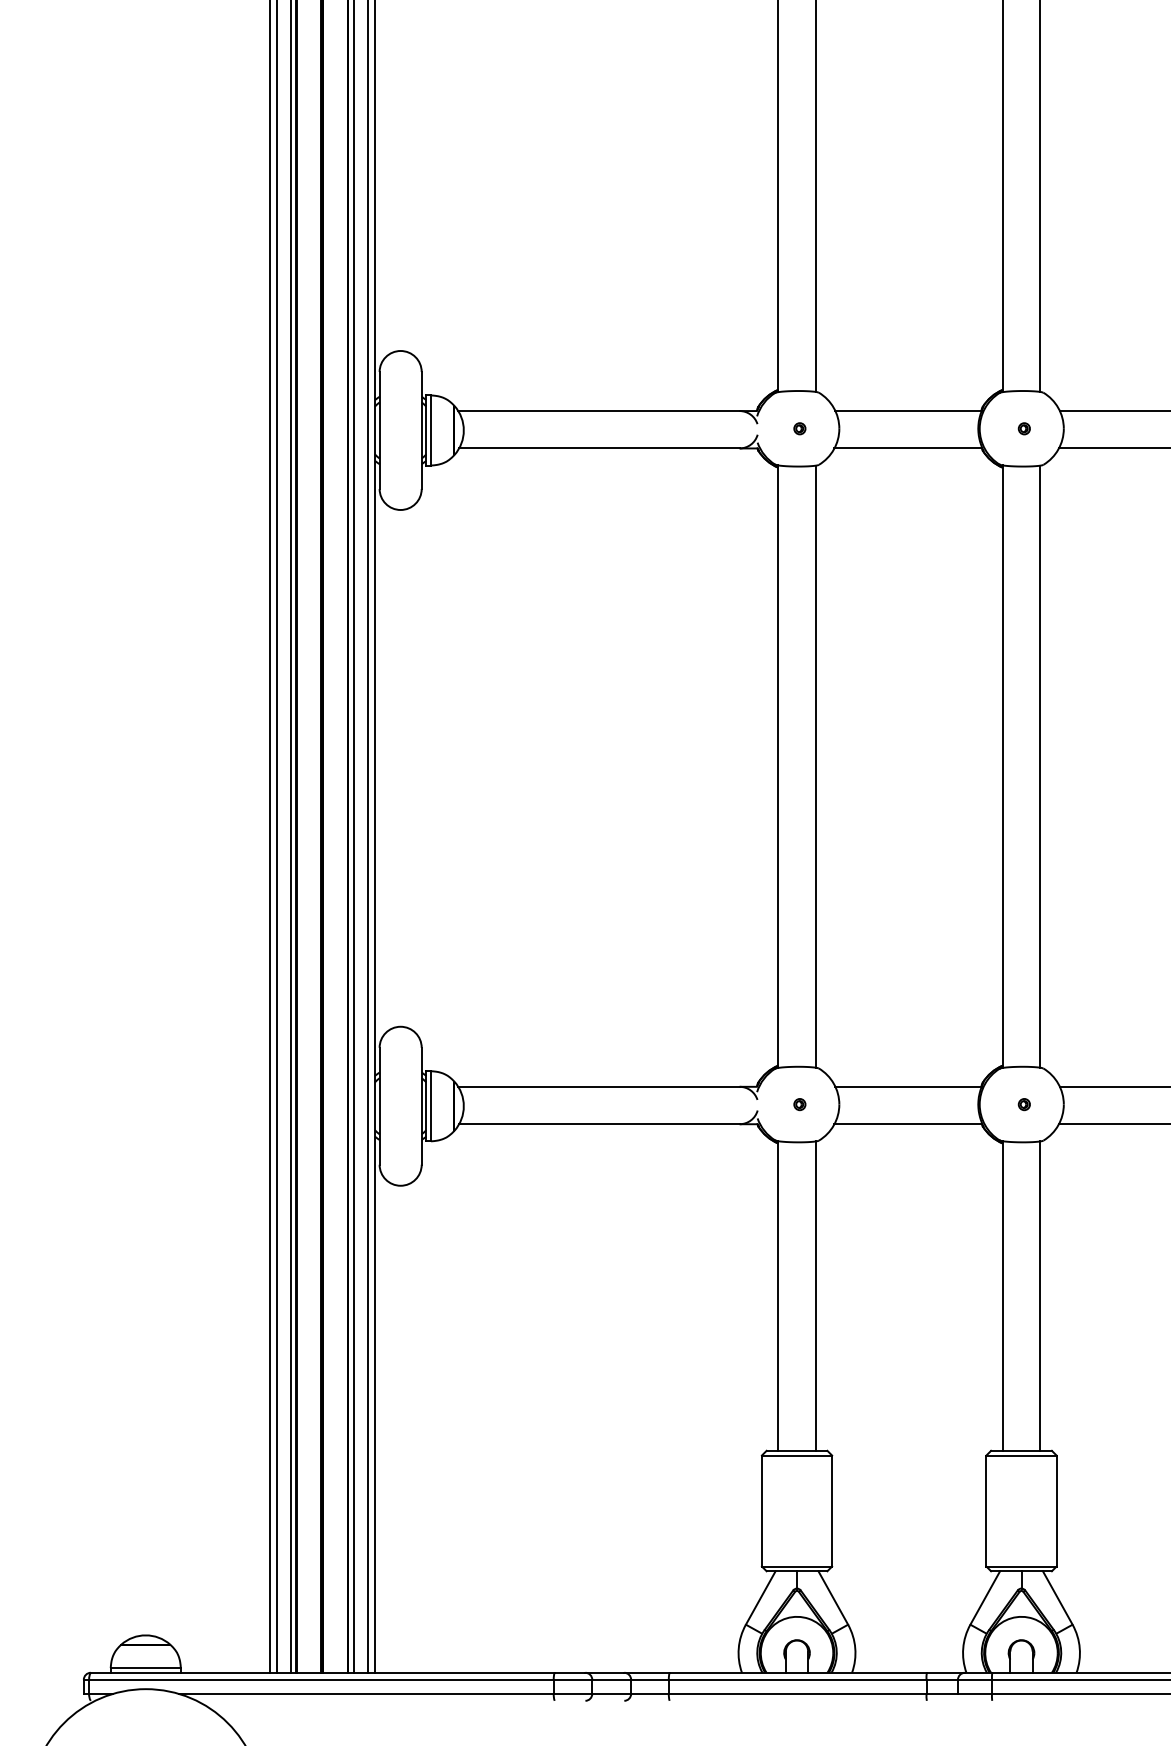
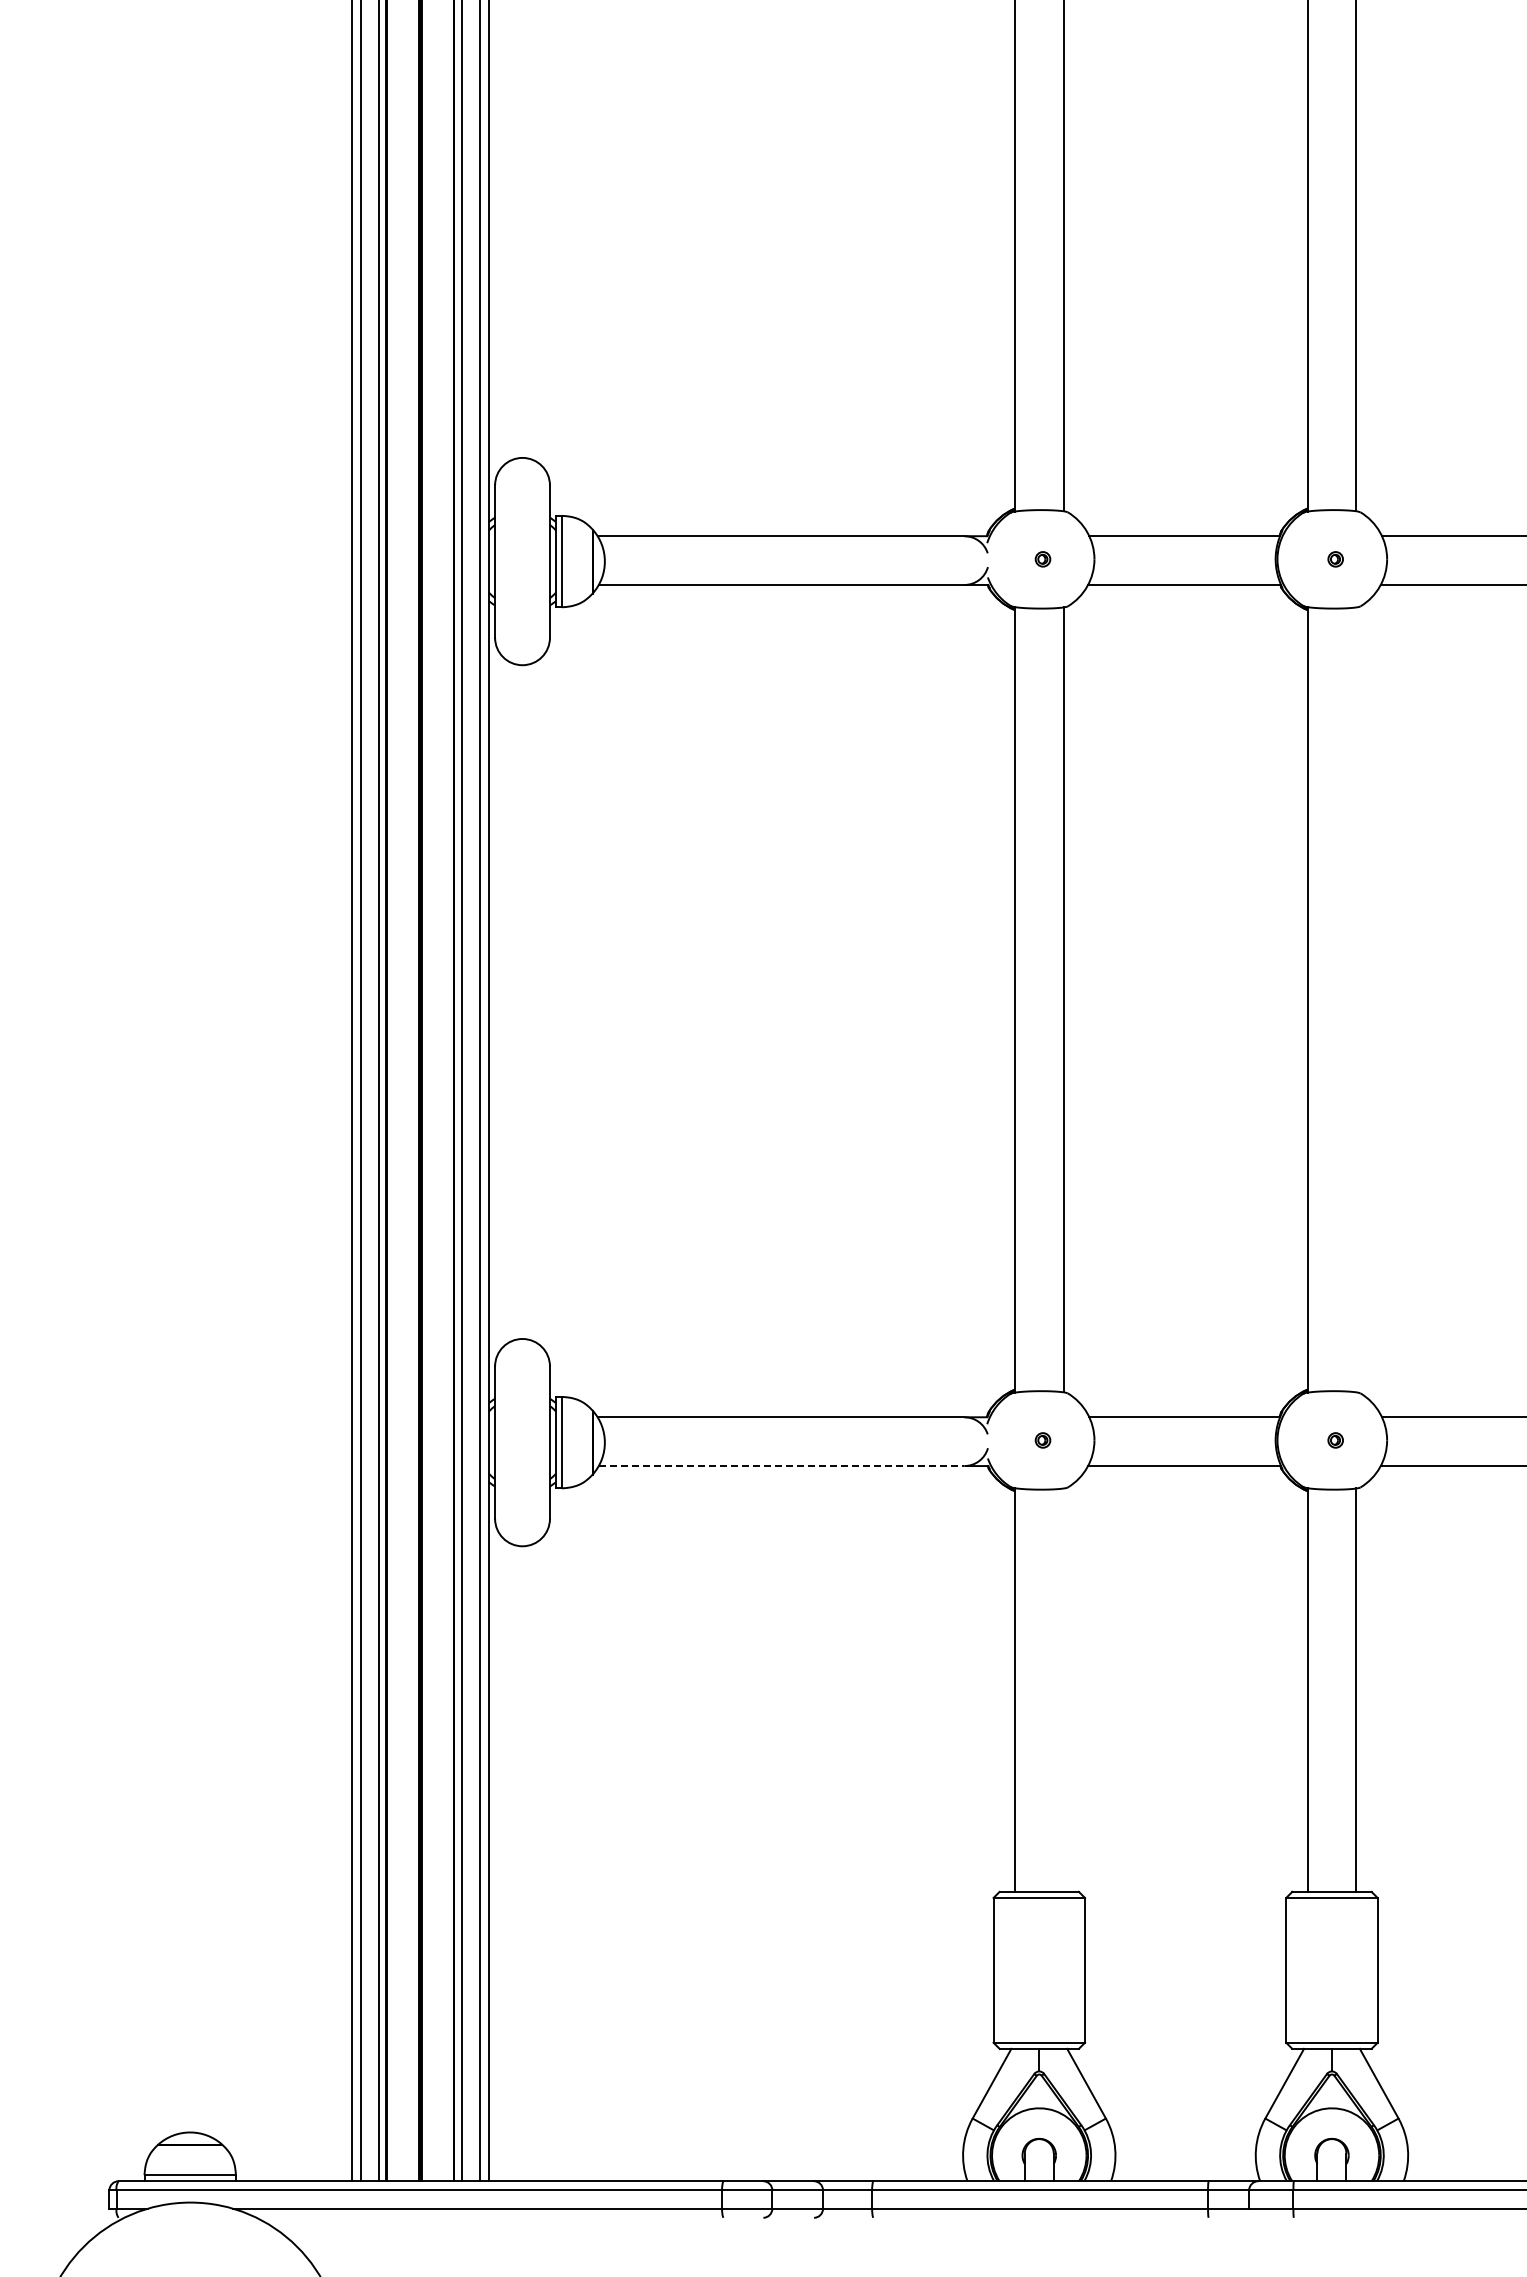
line: (1040, 766) -> (1356, 999), removed
line: (599, 1124) -> (781, 1466), solid -> dashed
line: (815, 1295) -> (1063, 1689), removed

